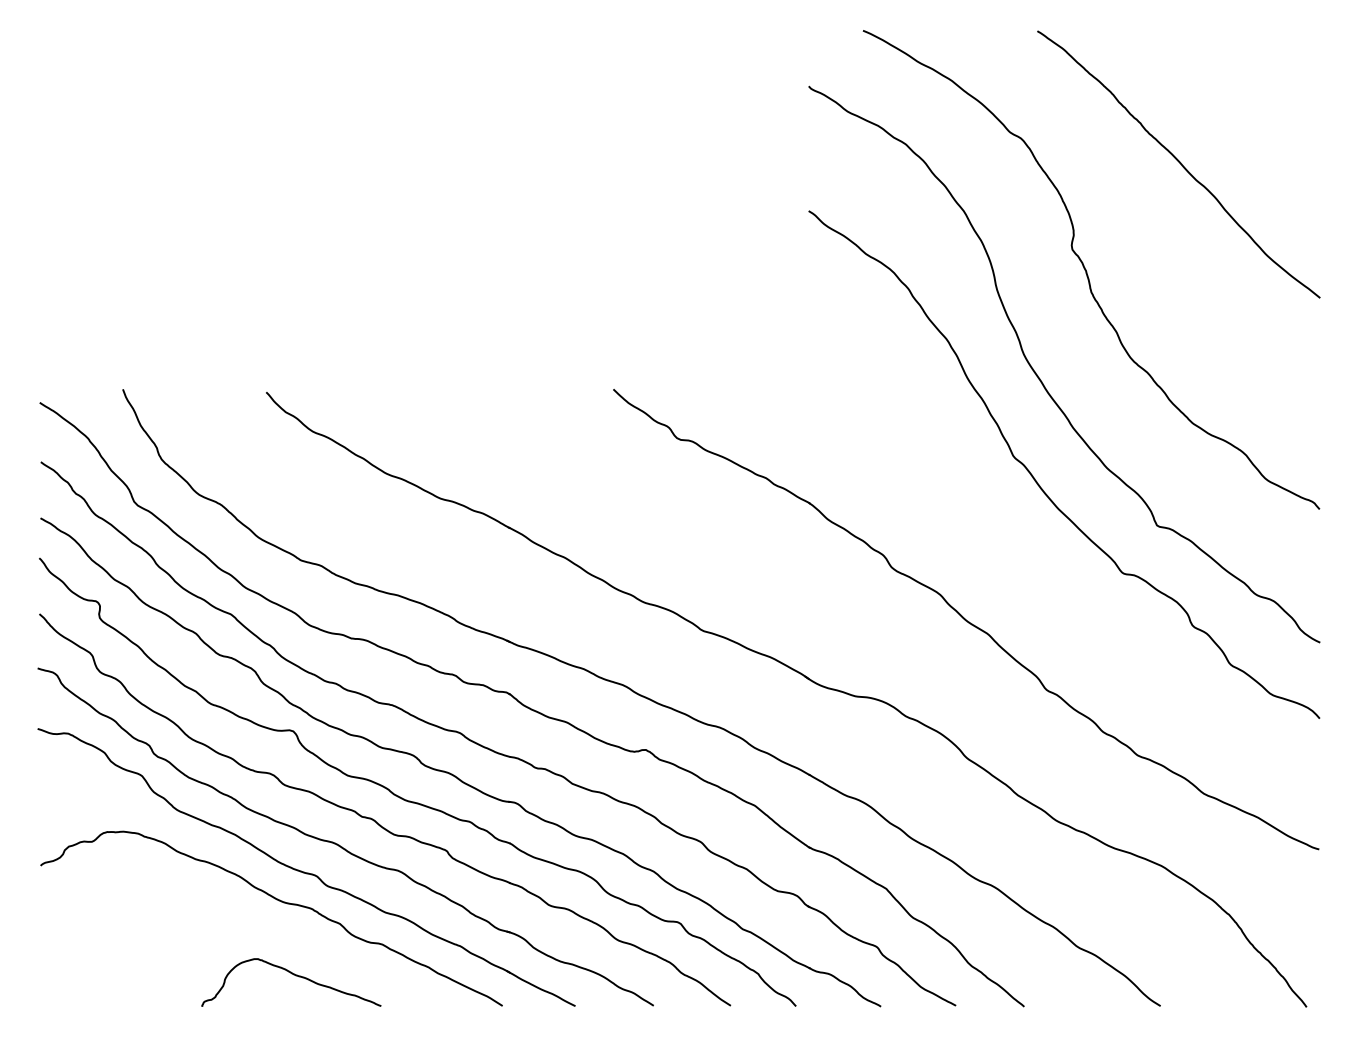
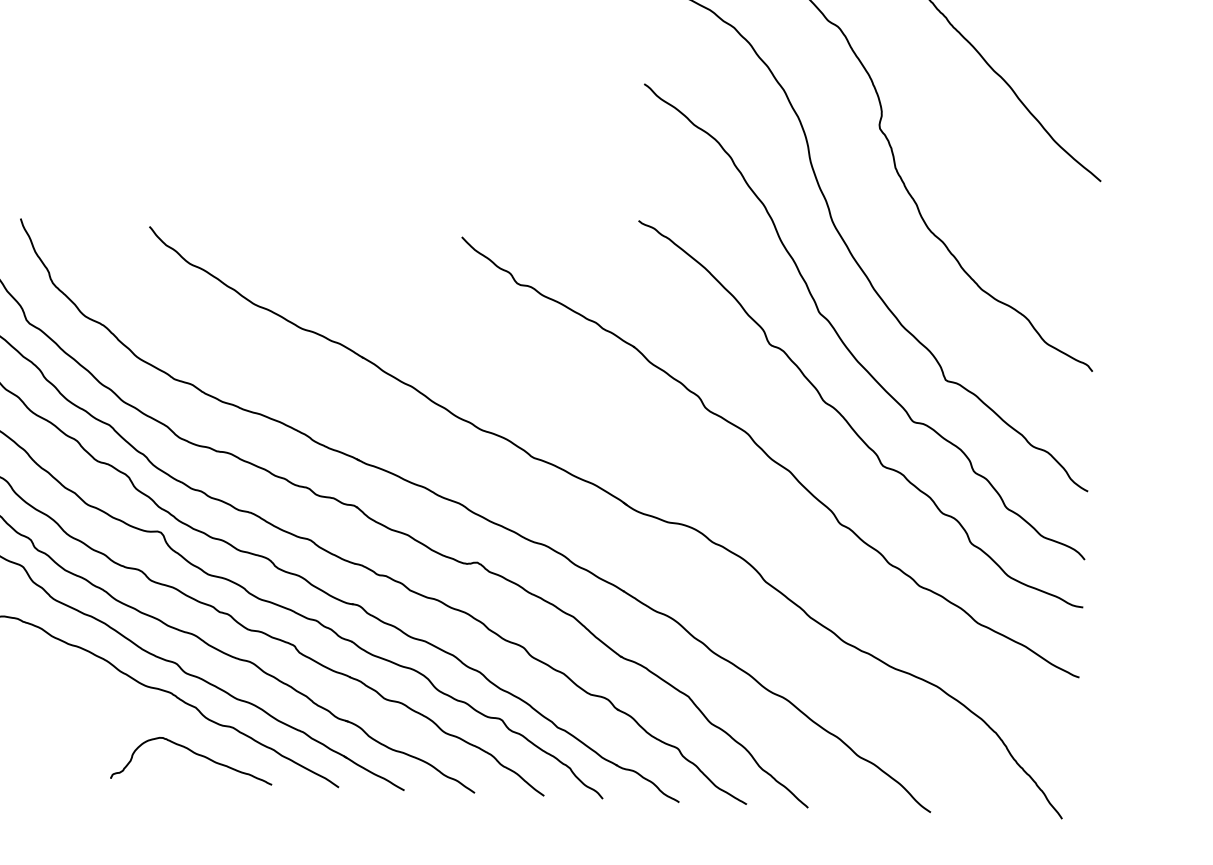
curve: (1052, 578) -> (849, 423), added
curve: (295, 976) -> (196, 755), moved

